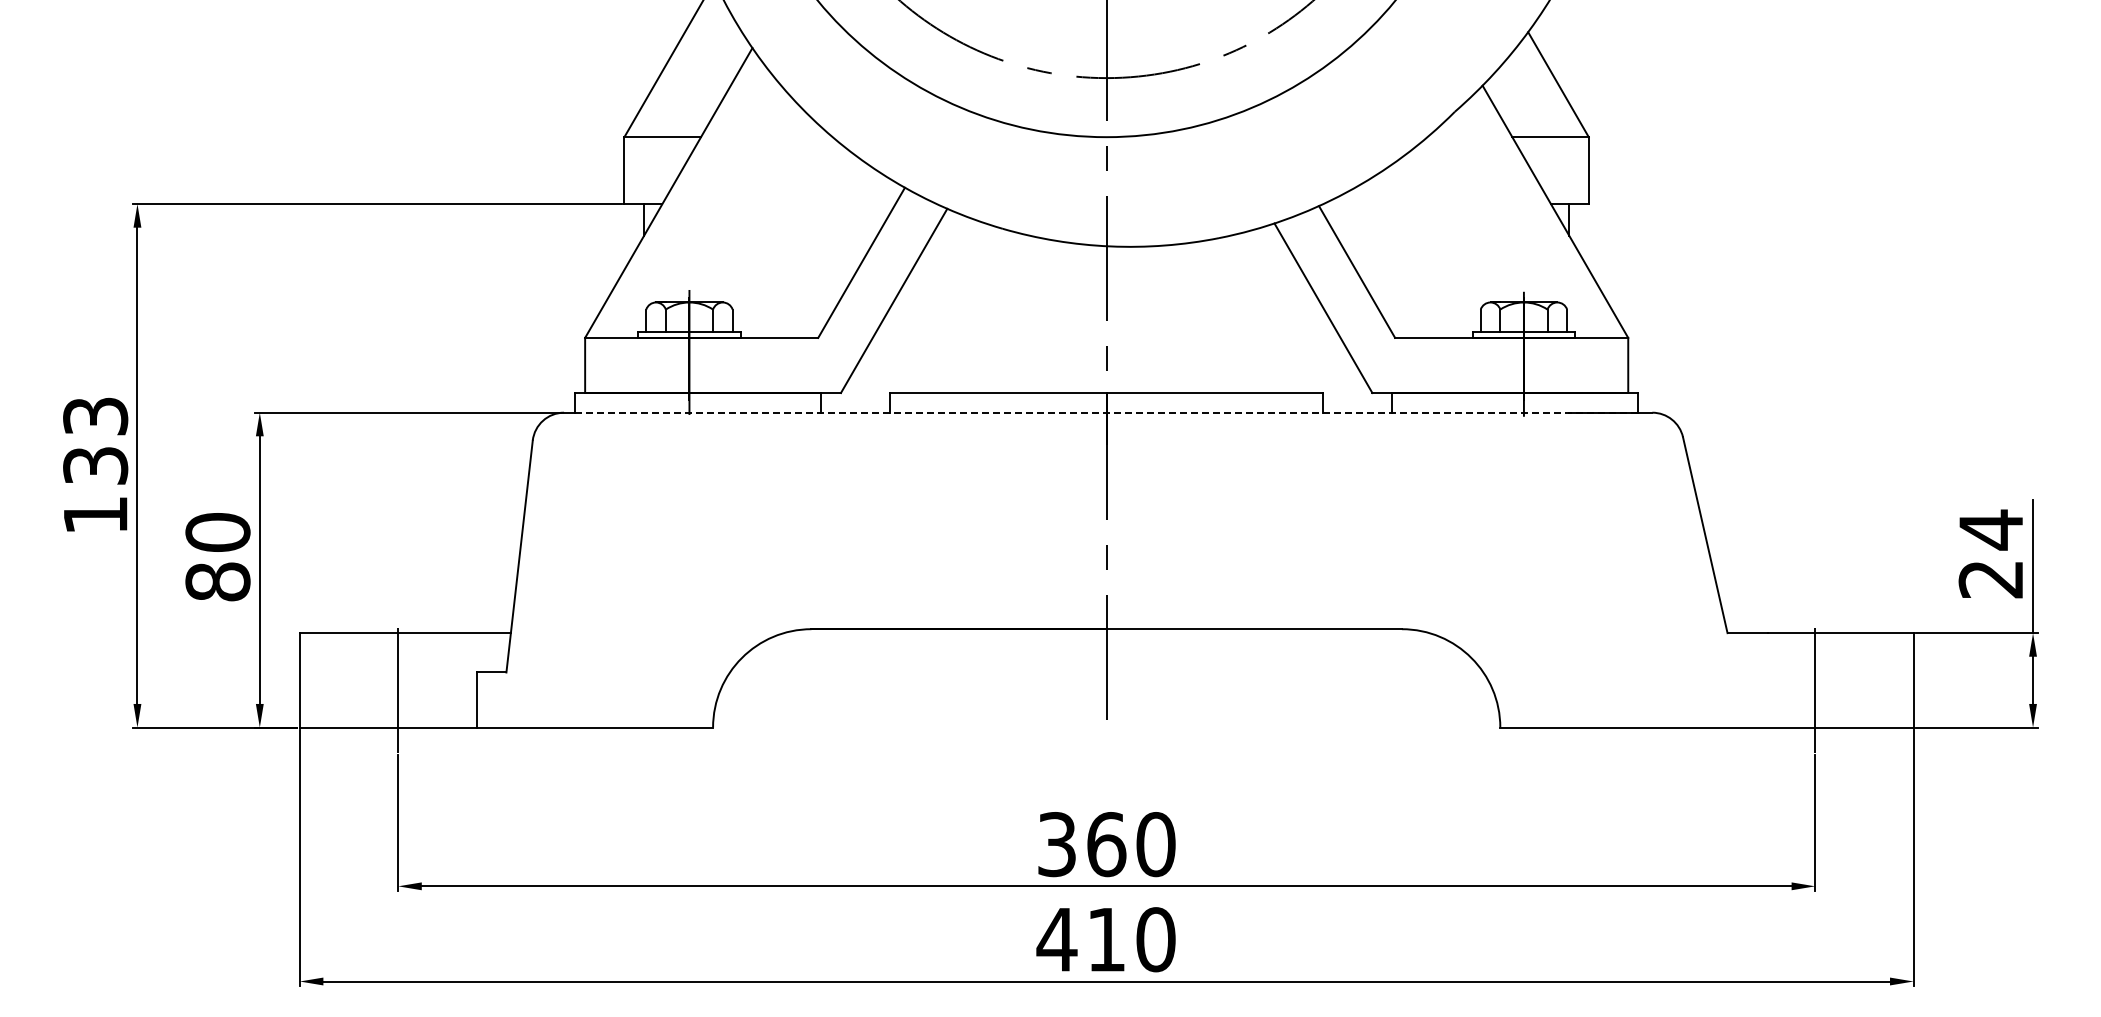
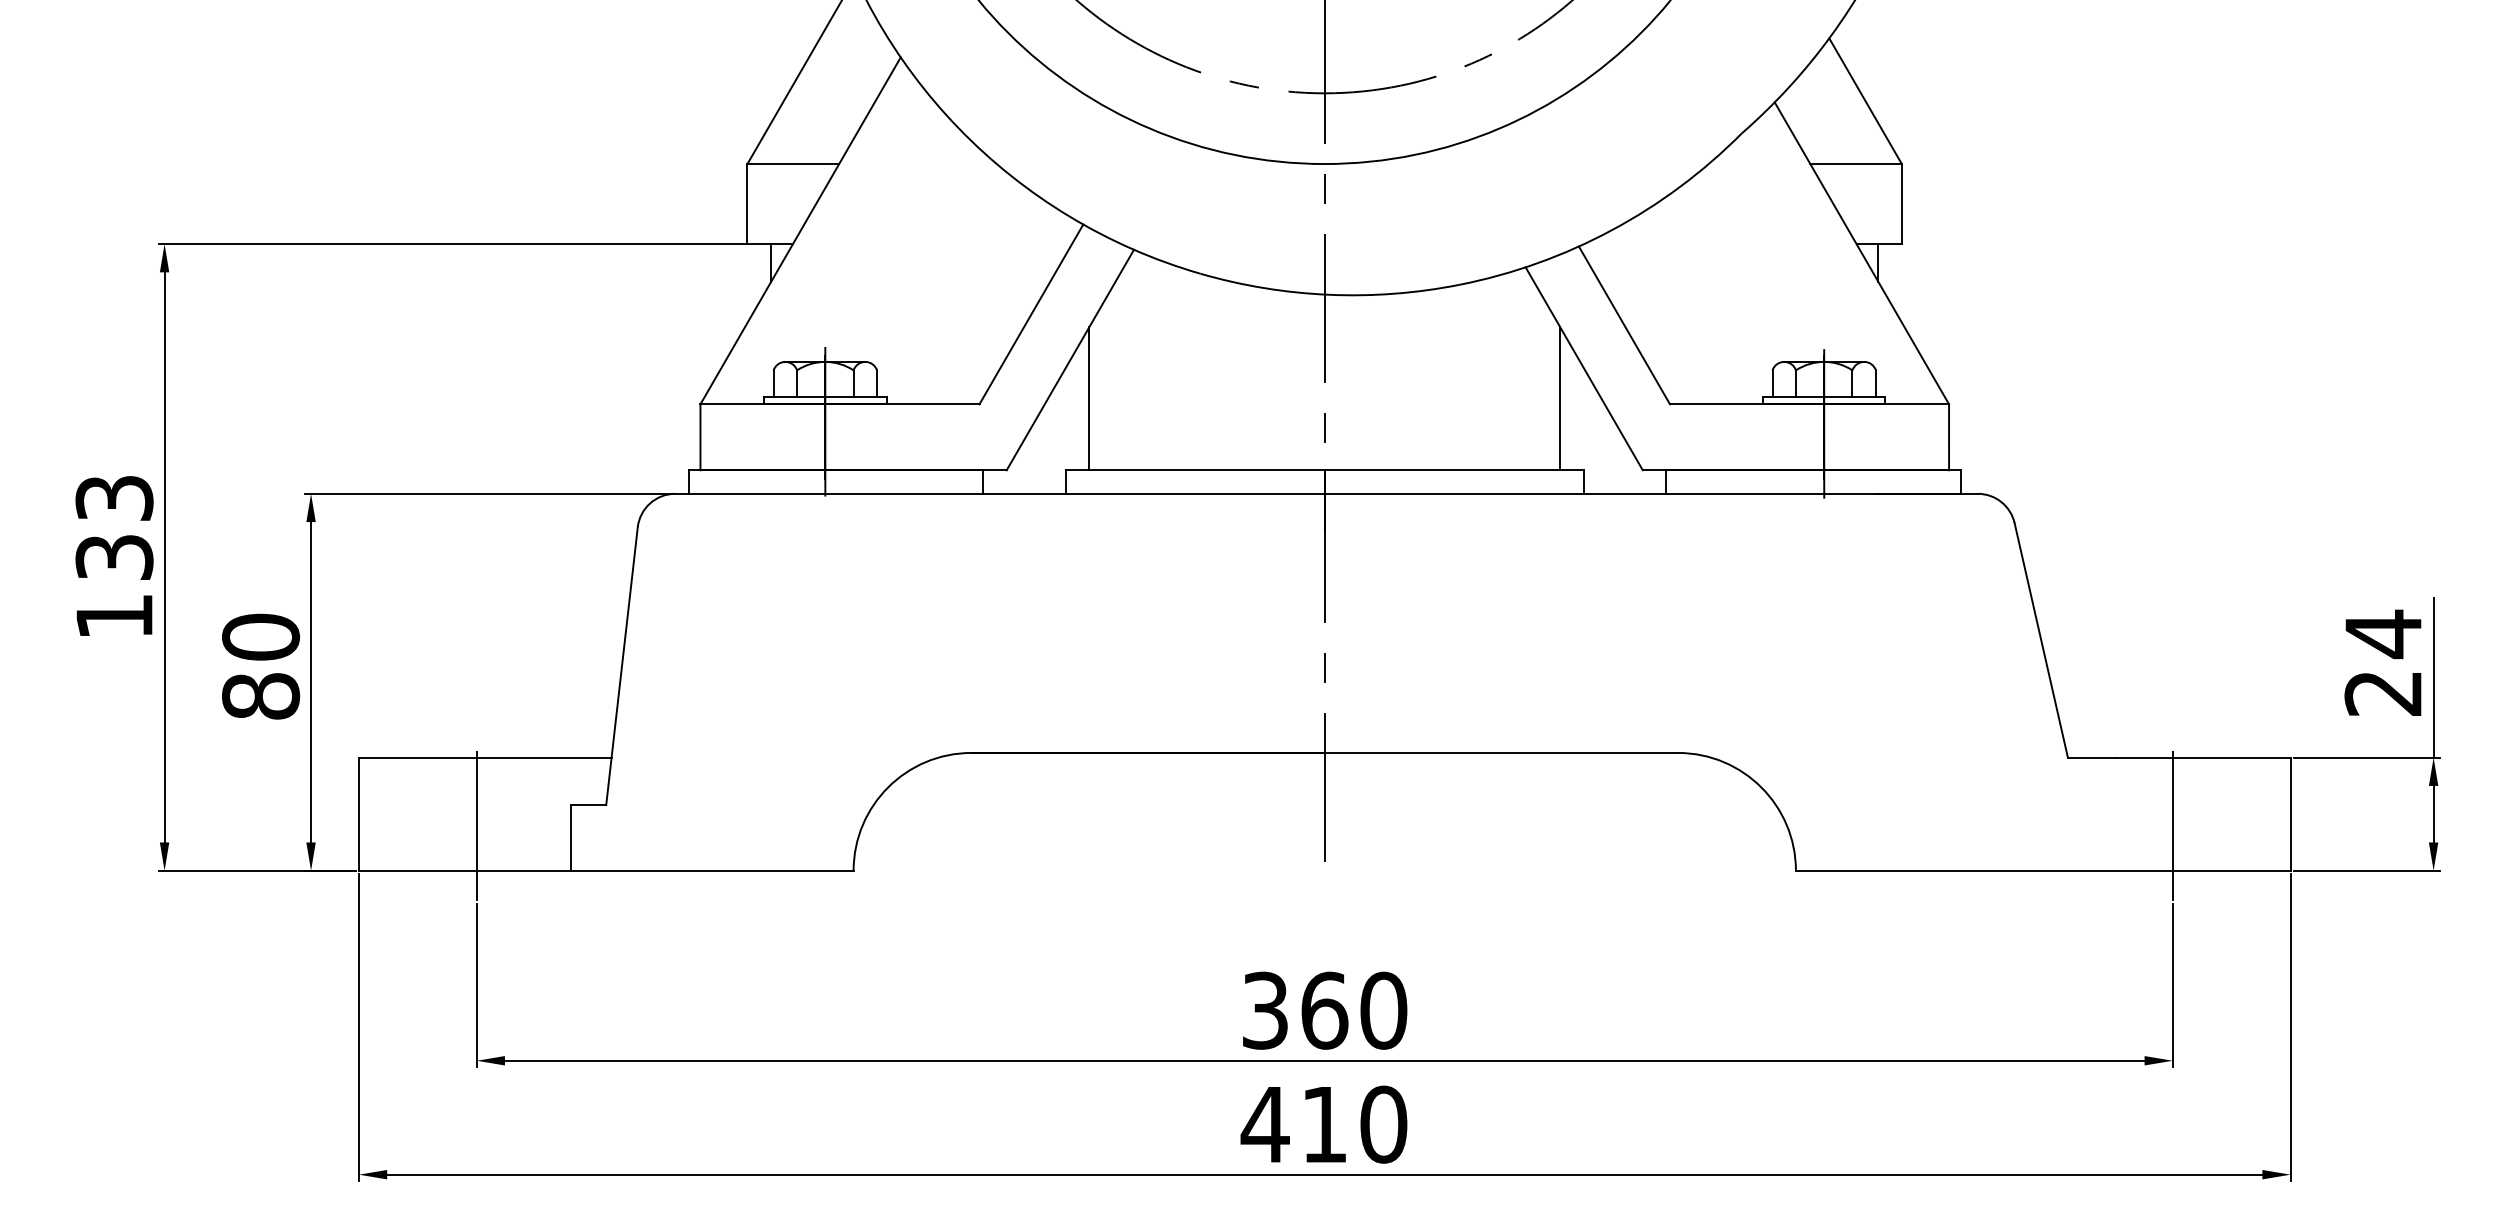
line: (909, 333) -> (1088, 399), added
line: (1303, 333) -> (1560, 399), added
line: (1106, 412) -> (1324, 493), dashed -> solid

